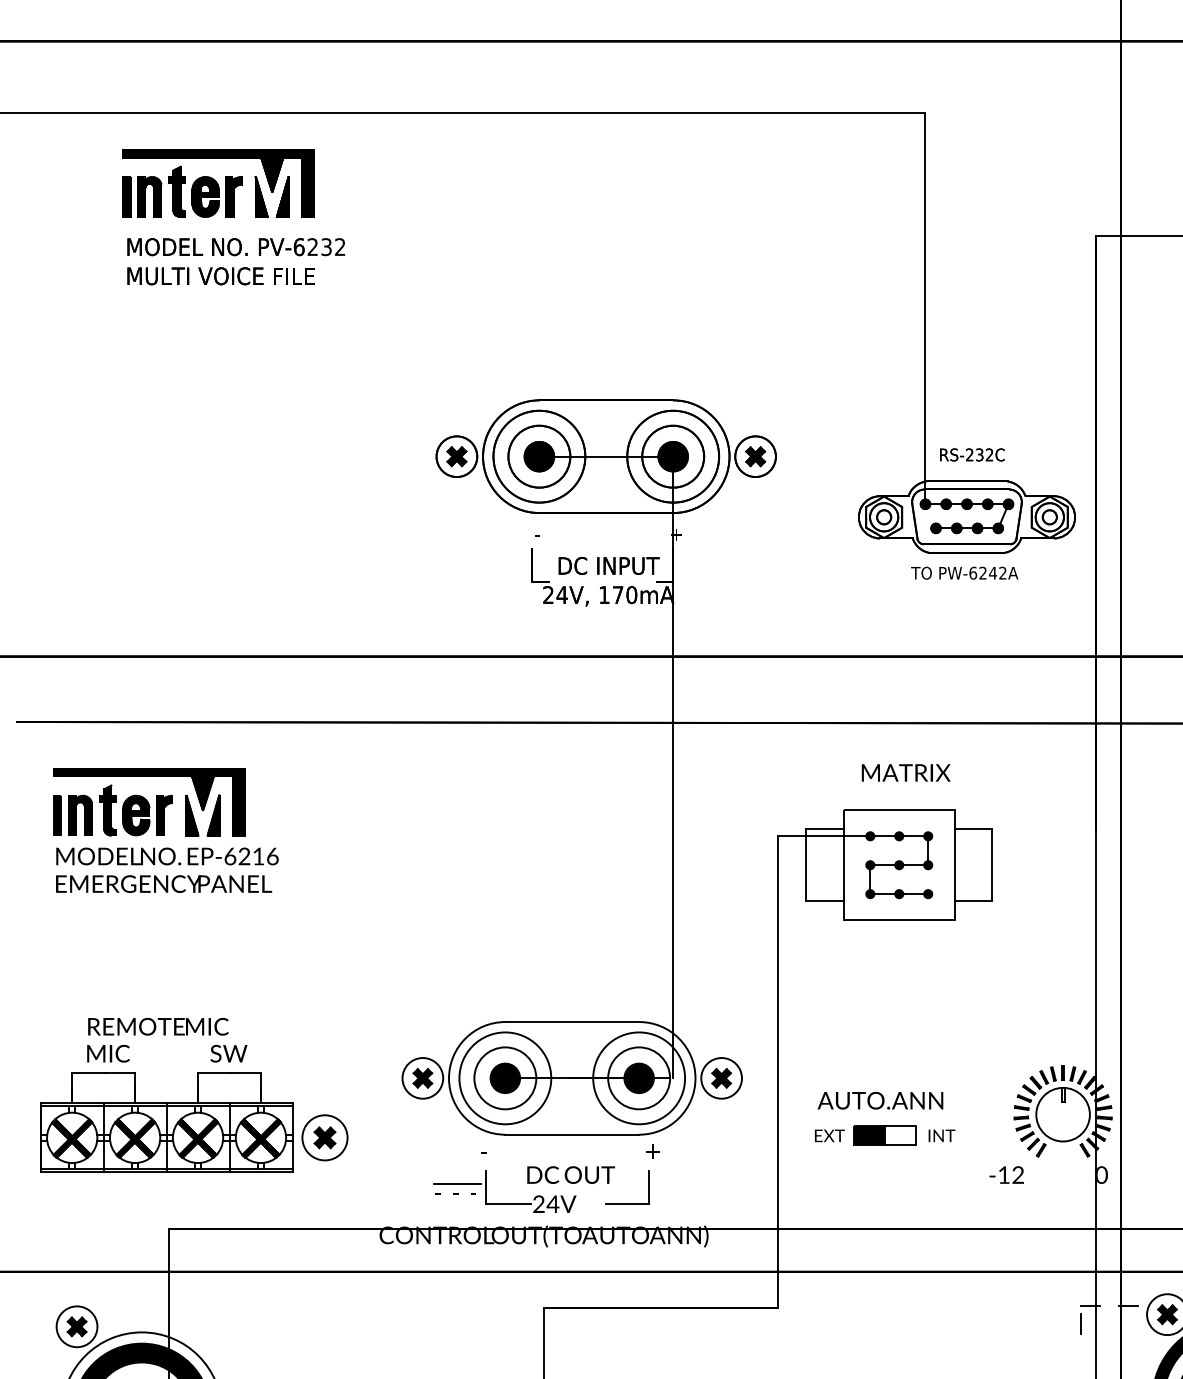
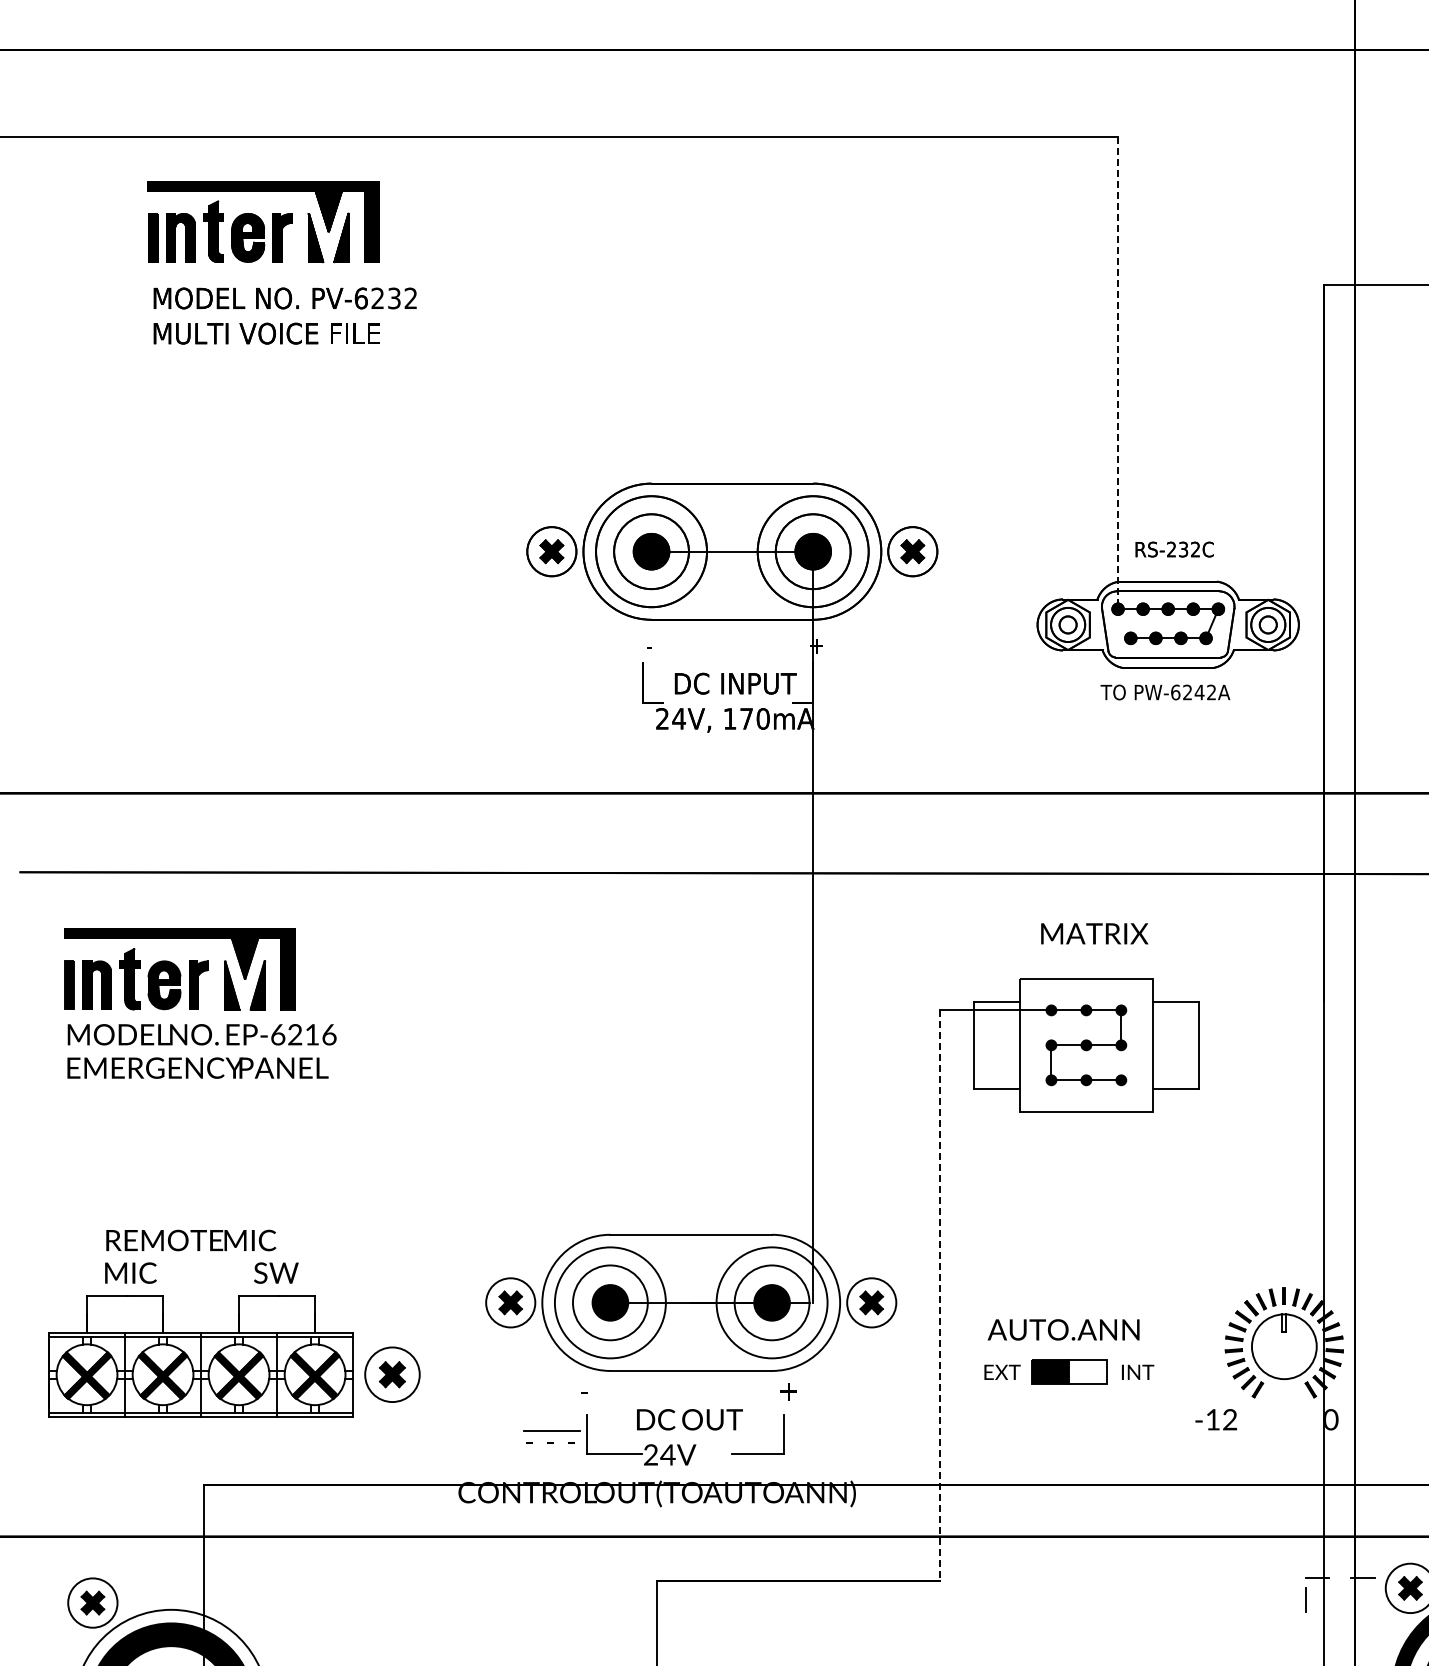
line: (925, 309) -> (1117, 373), solid -> dashed
line: (778, 1073) -> (940, 1296), solid -> dashed

